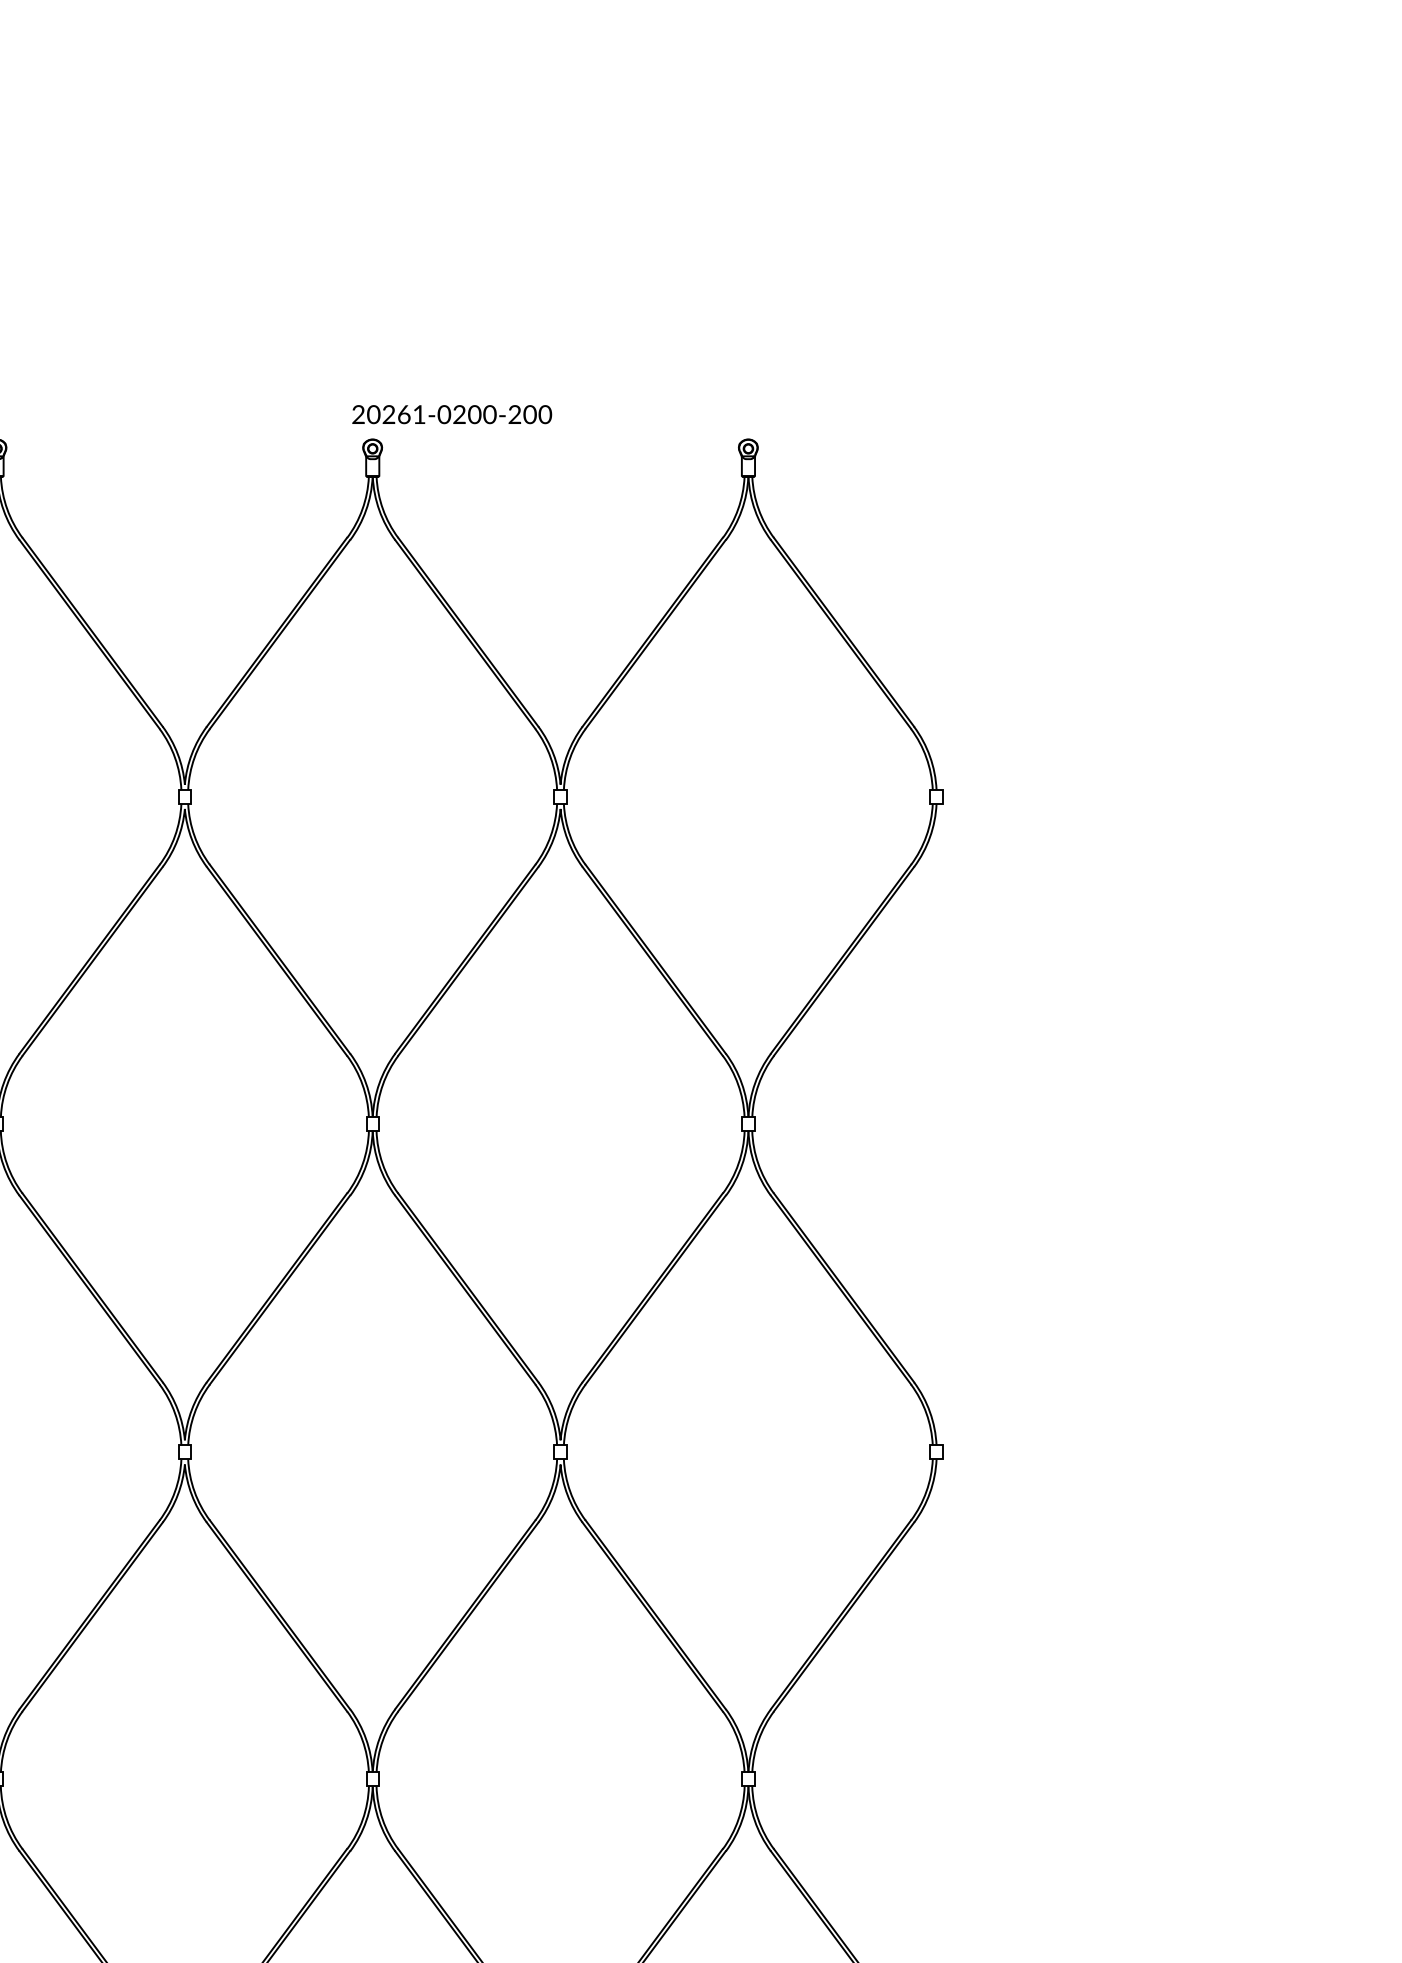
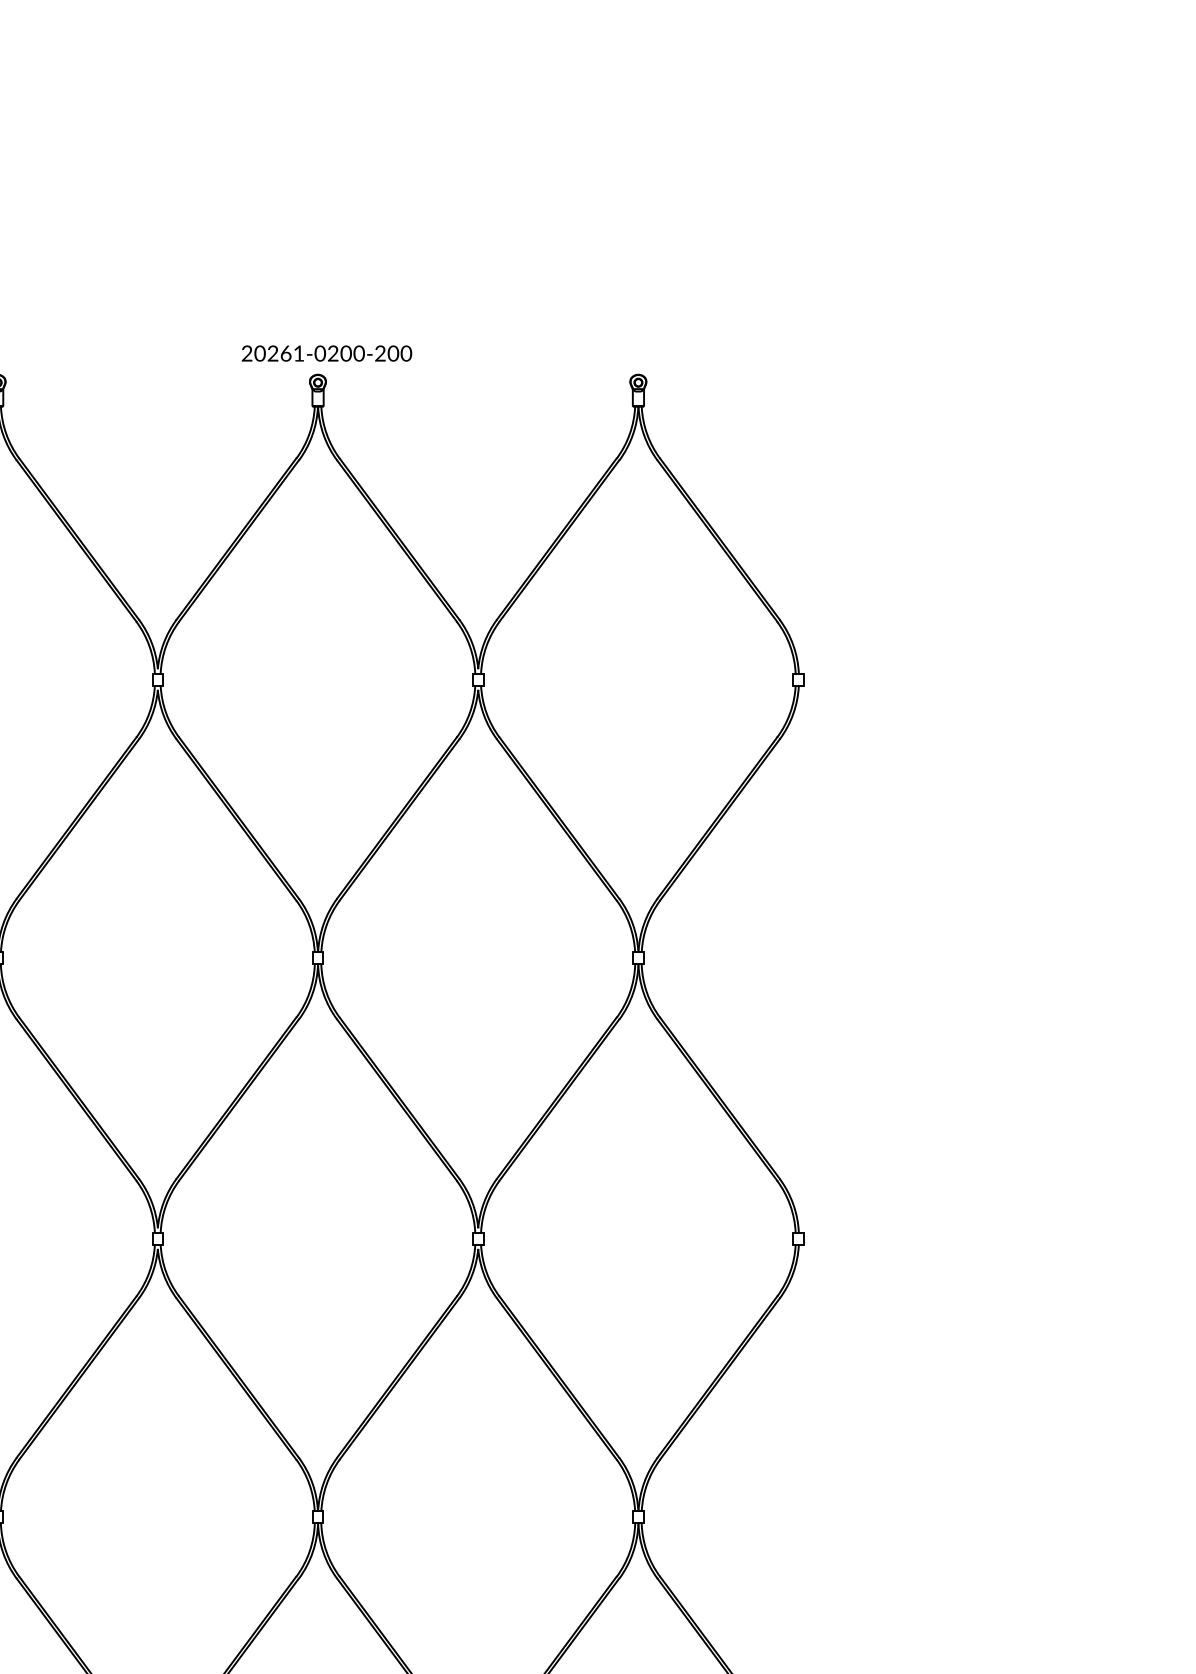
text: (452, 414) -> (327, 353), moved

